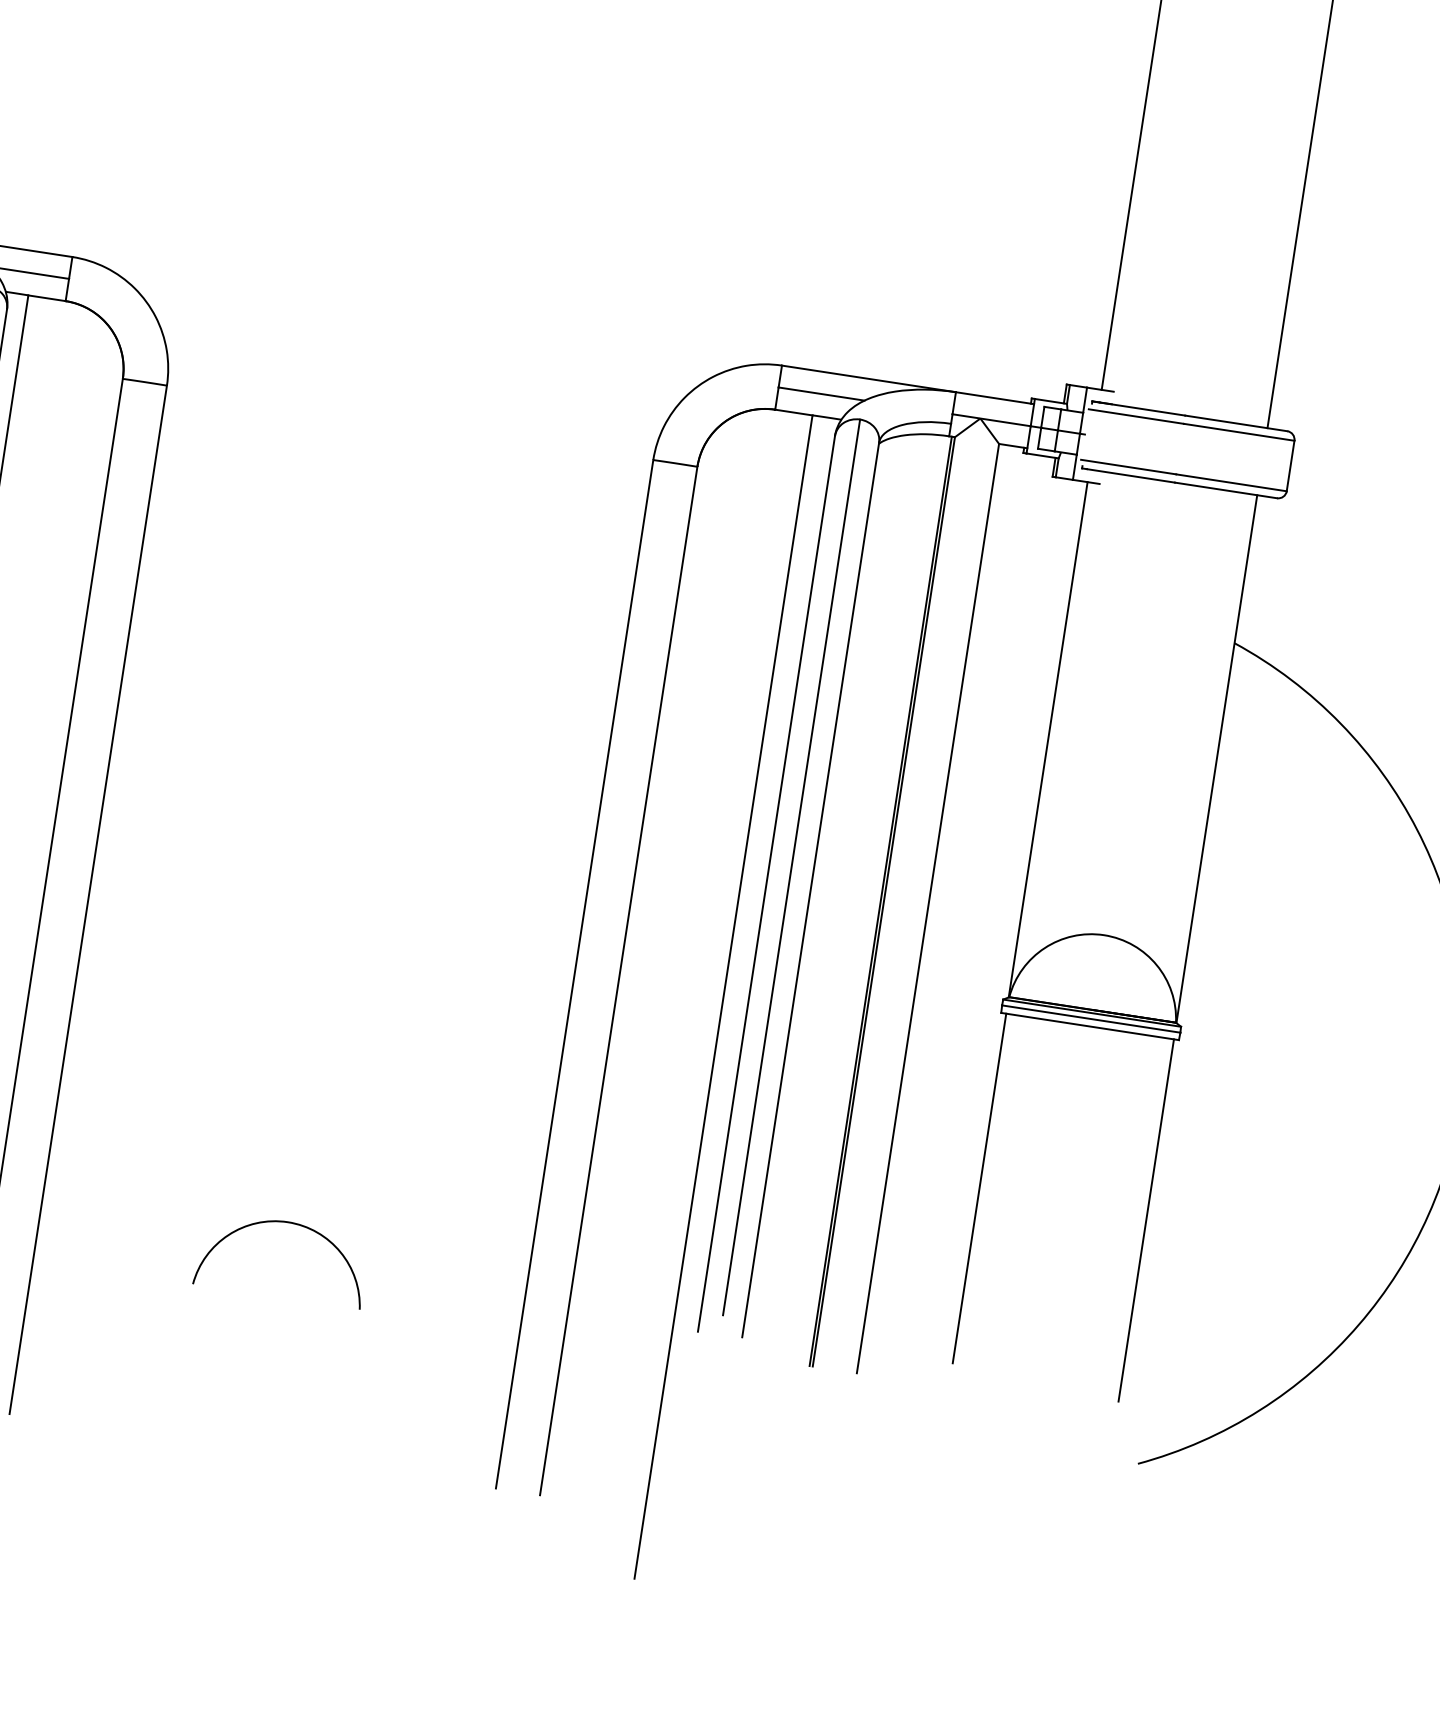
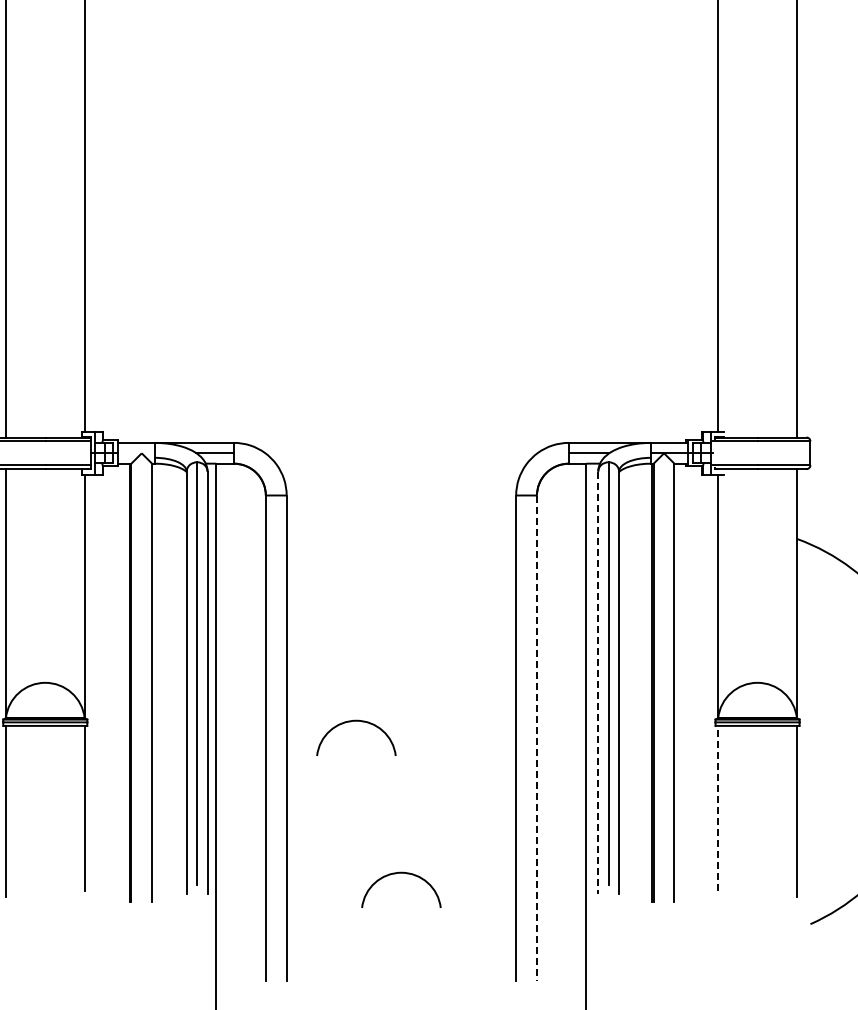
line: (766, 885) -> (598, 683), solid -> dashed
arc: (241, 887) -> (356, 721), added
line: (619, 981) -> (537, 738), solid -> dashed
line: (978, 1186) -> (717, 807), solid -> dashed

